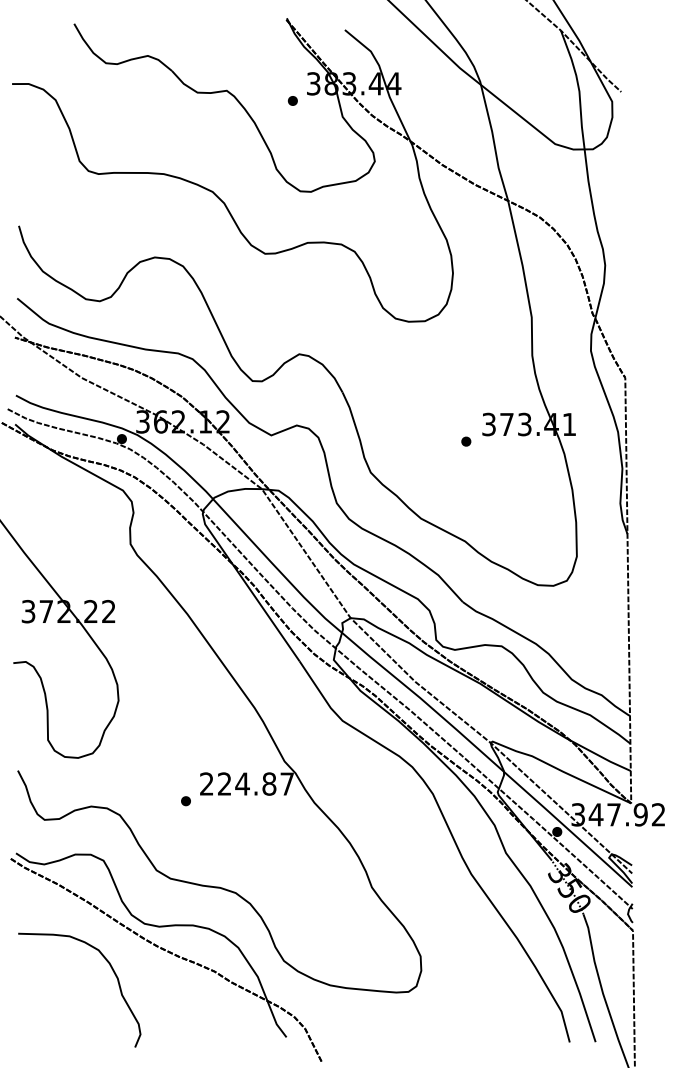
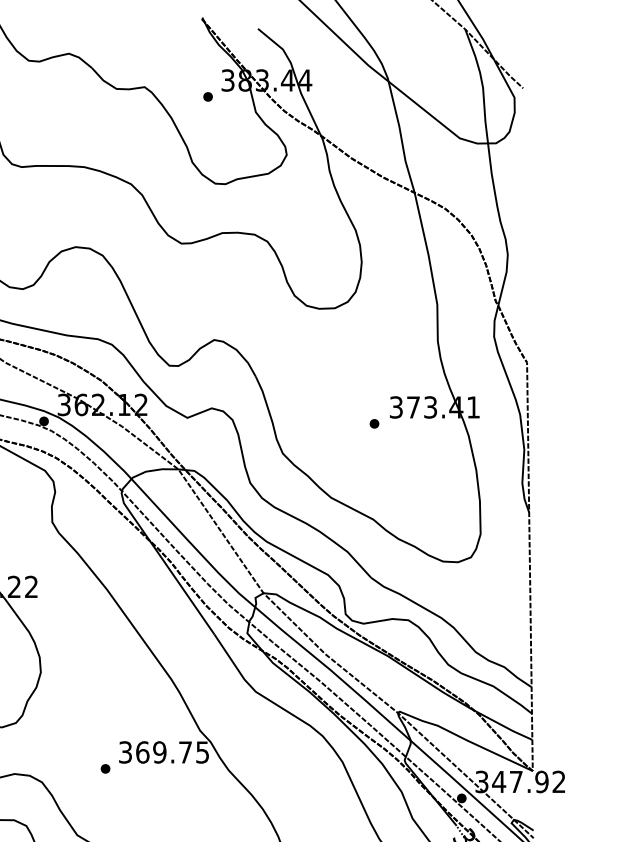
text: (246, 783) -> (163, 751), 224.87 -> 369.75

